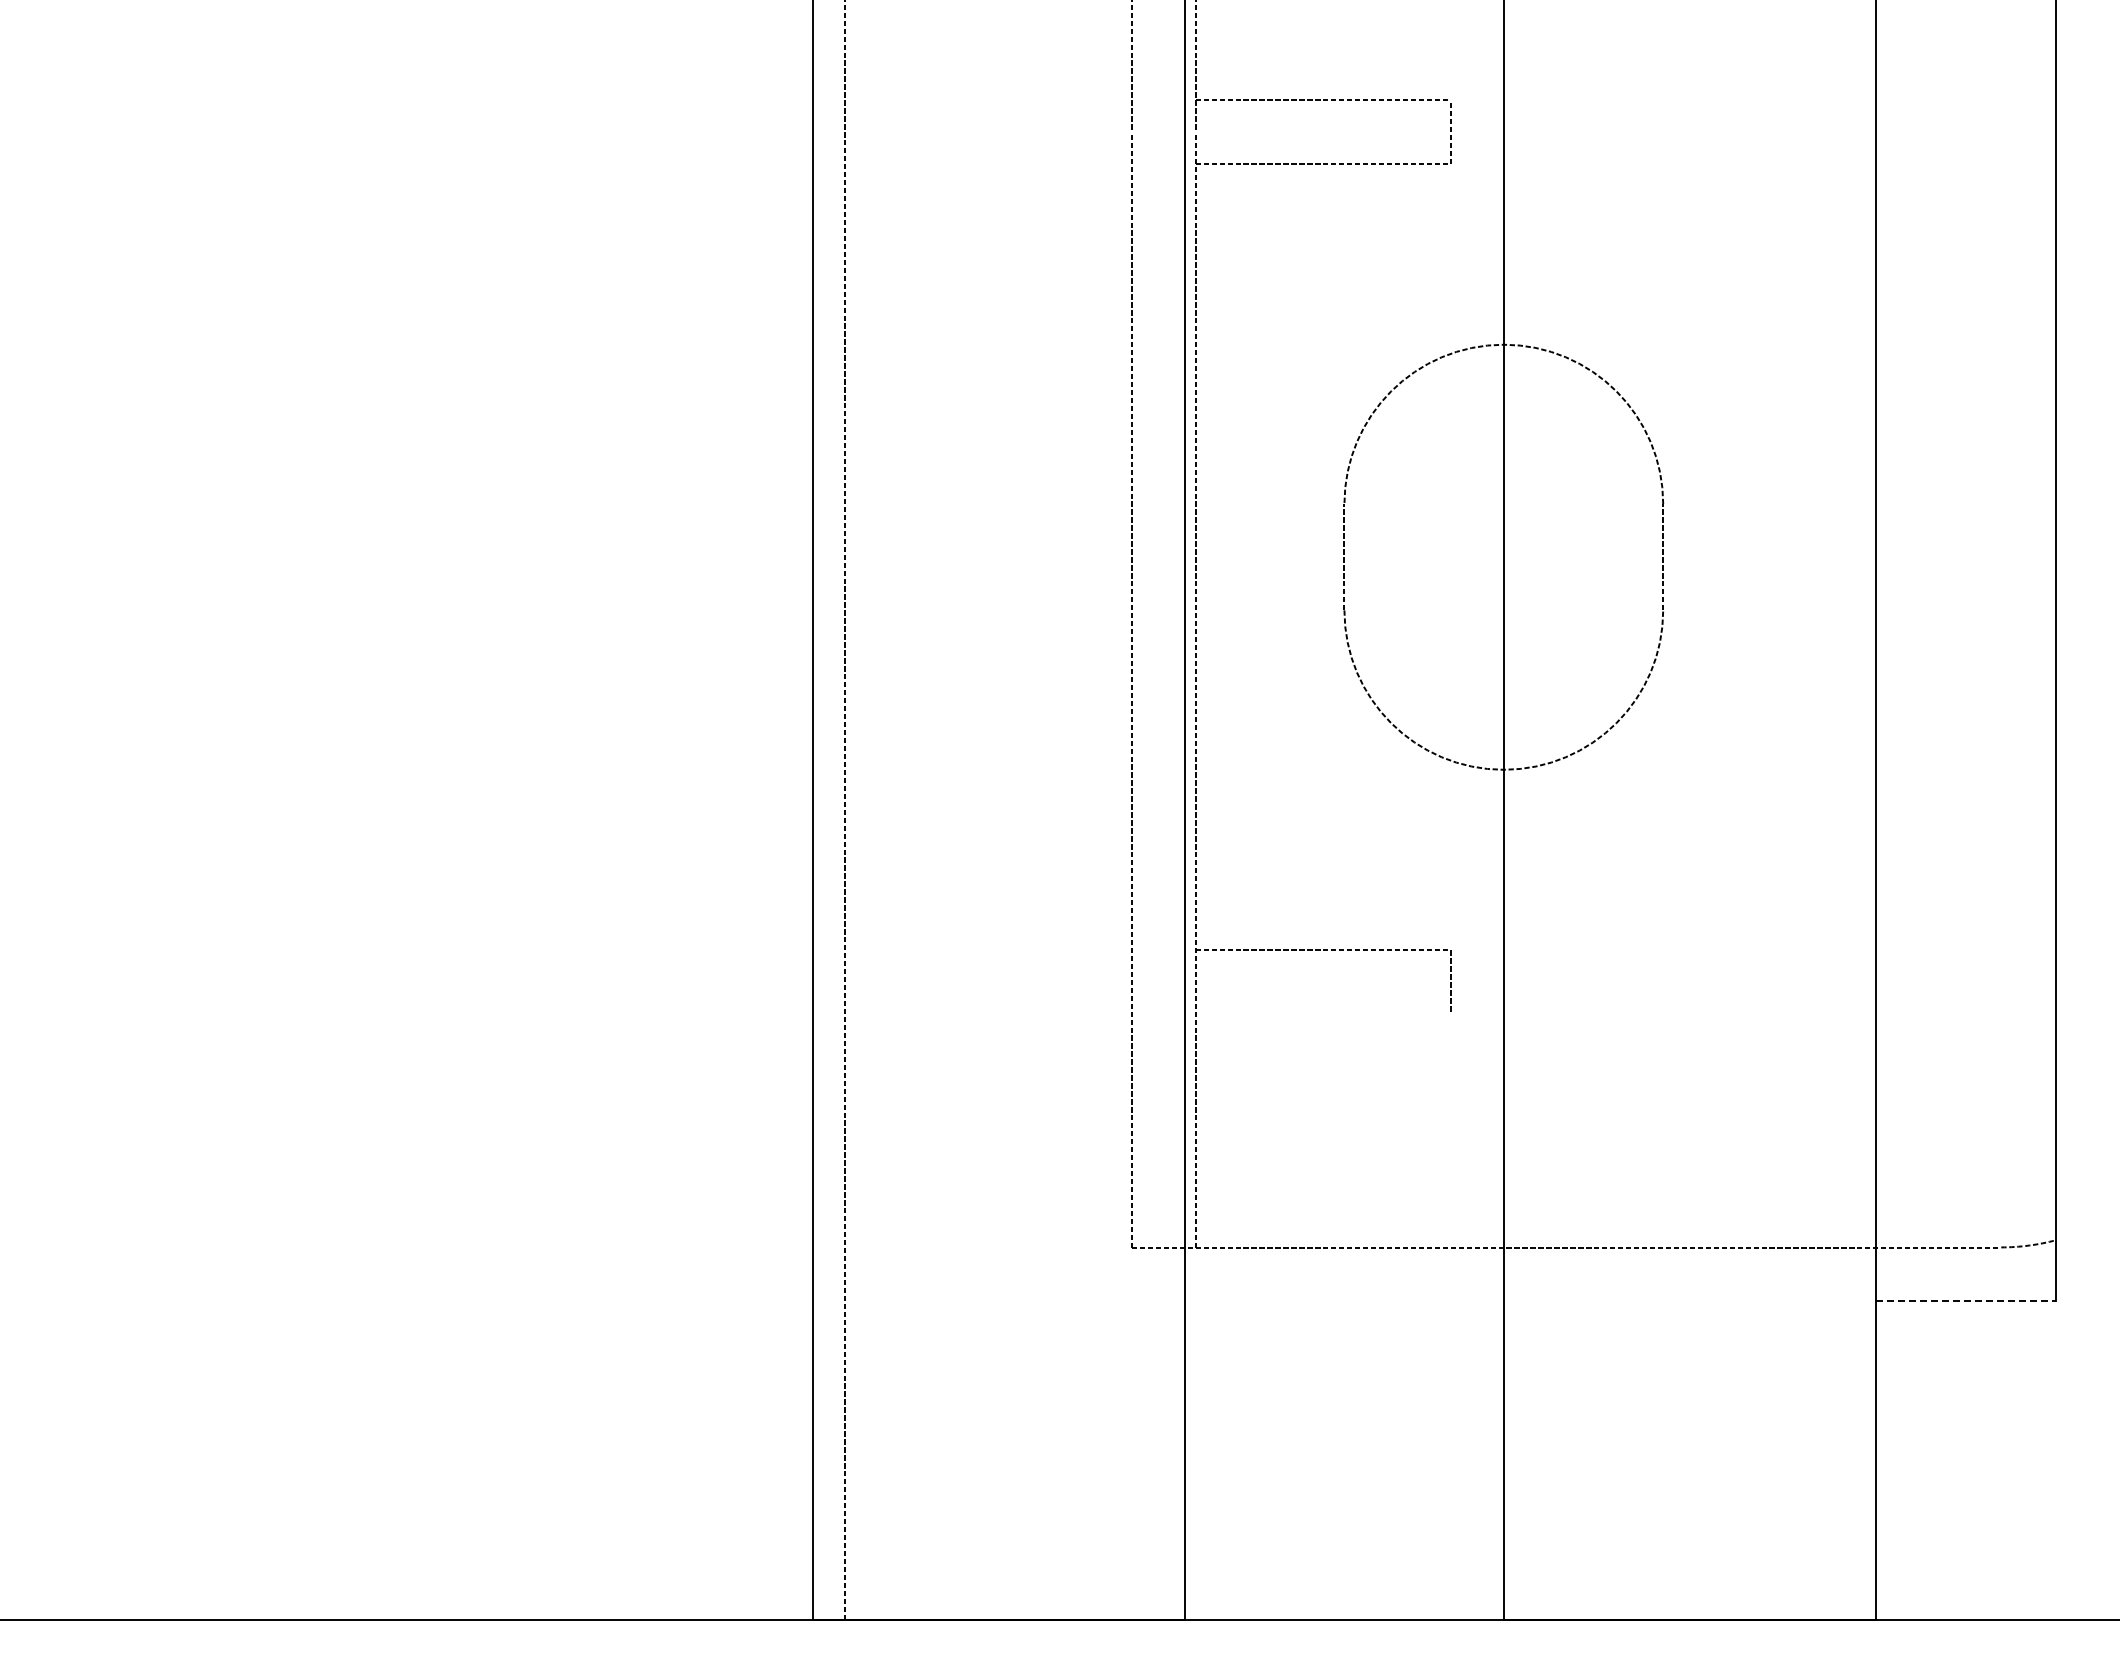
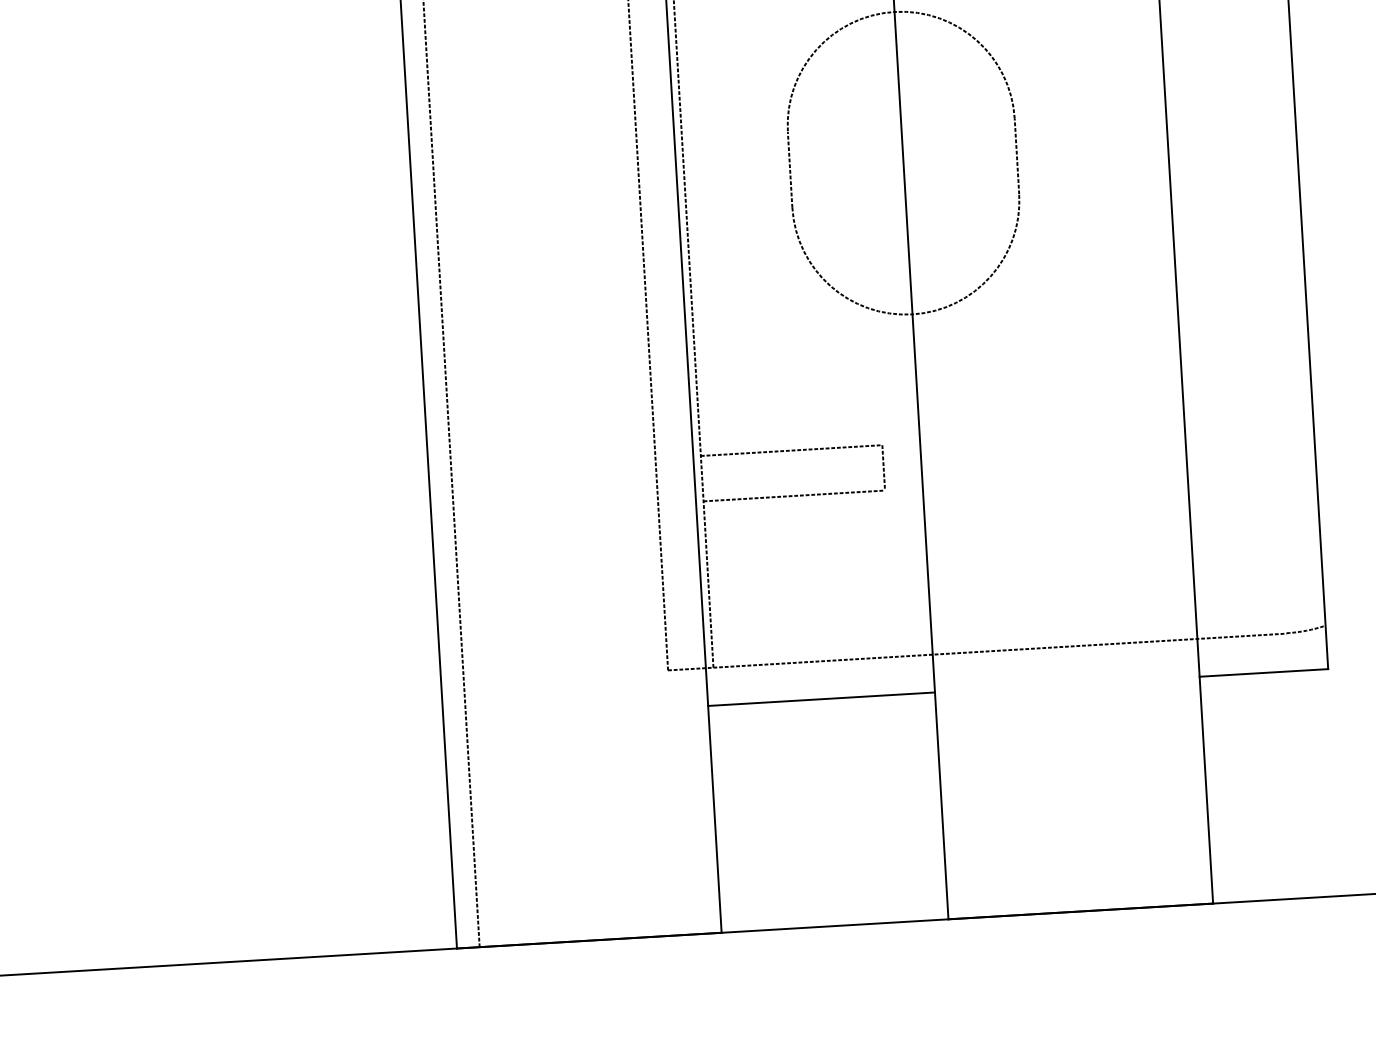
line: (1322, 1014) -> (793, 496), added
line: (1344, 1301) -> (821, 699), added
line: (1966, 1301) -> (1264, 673), dashed -> solid

